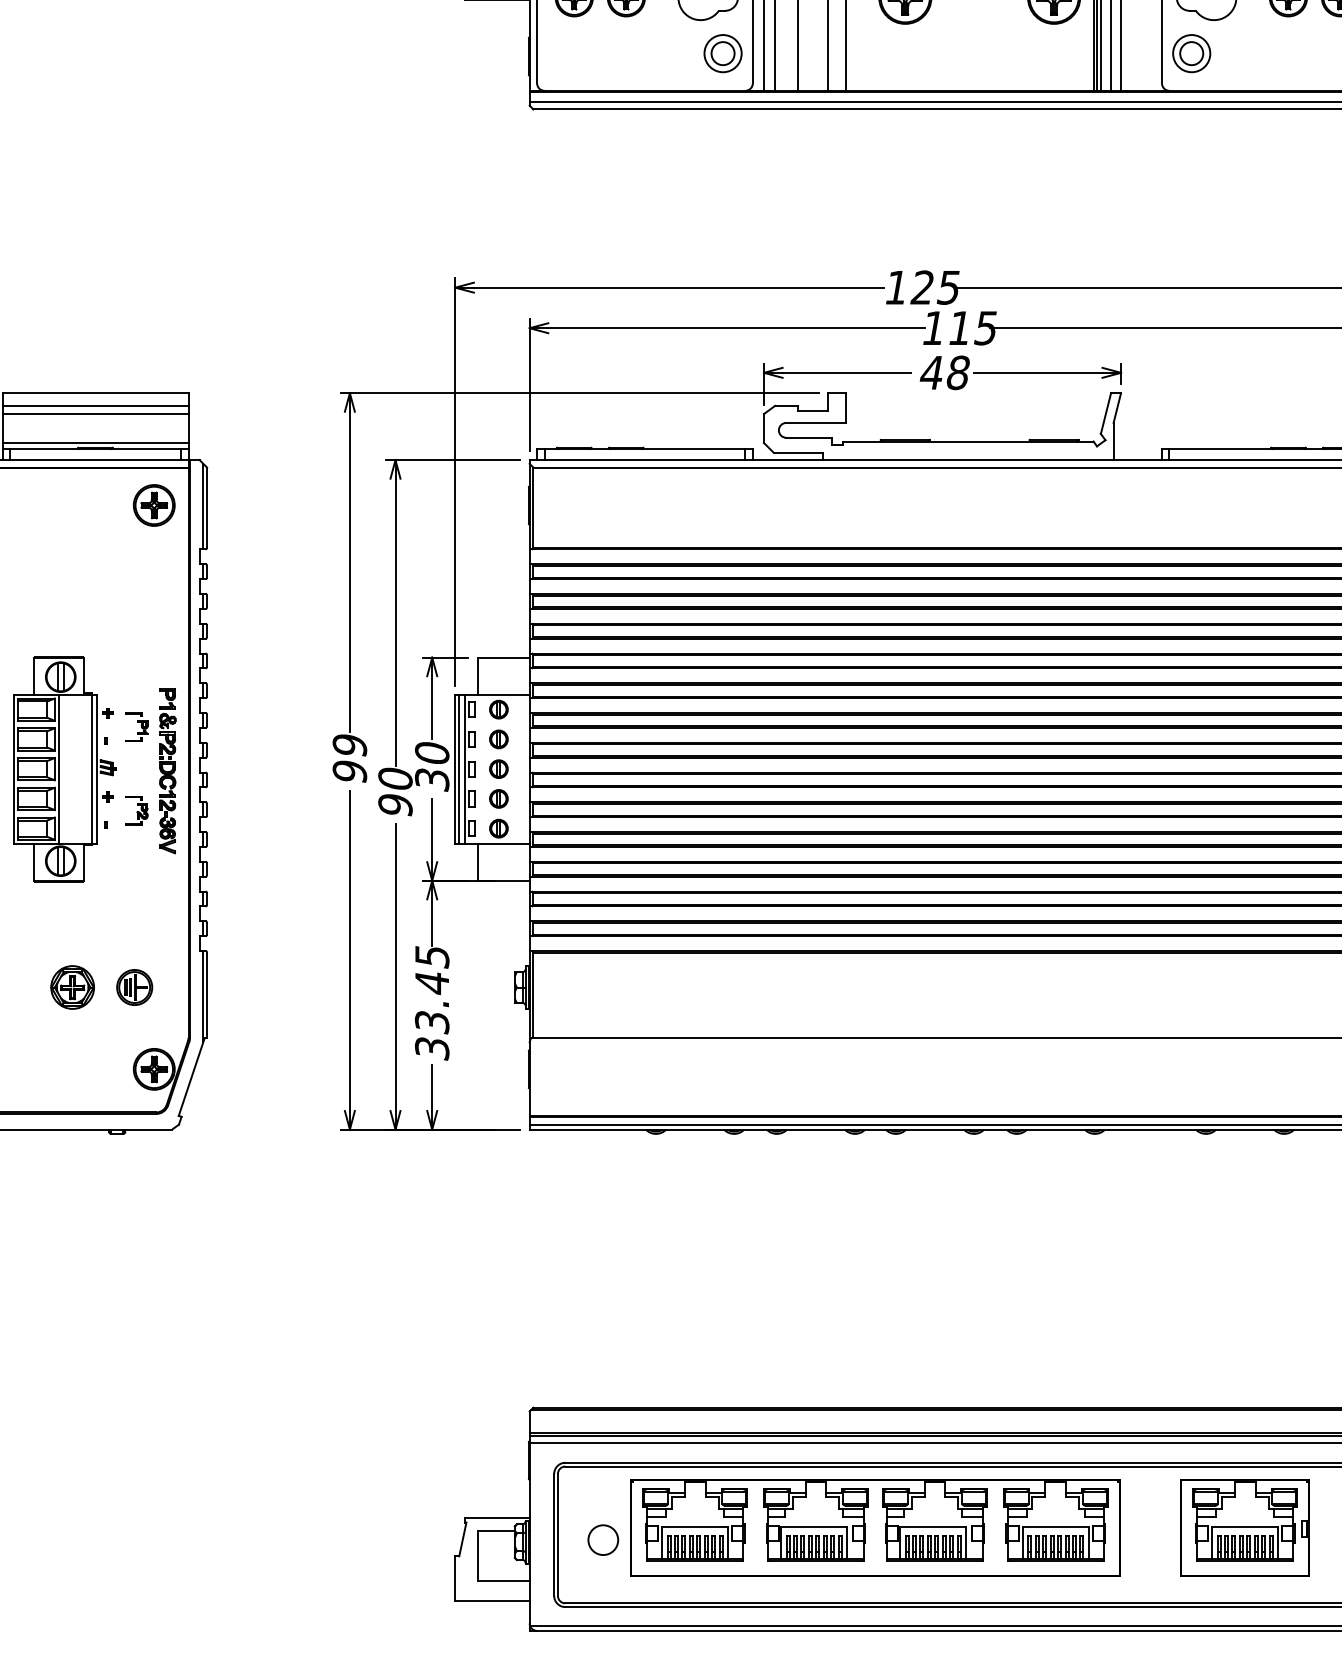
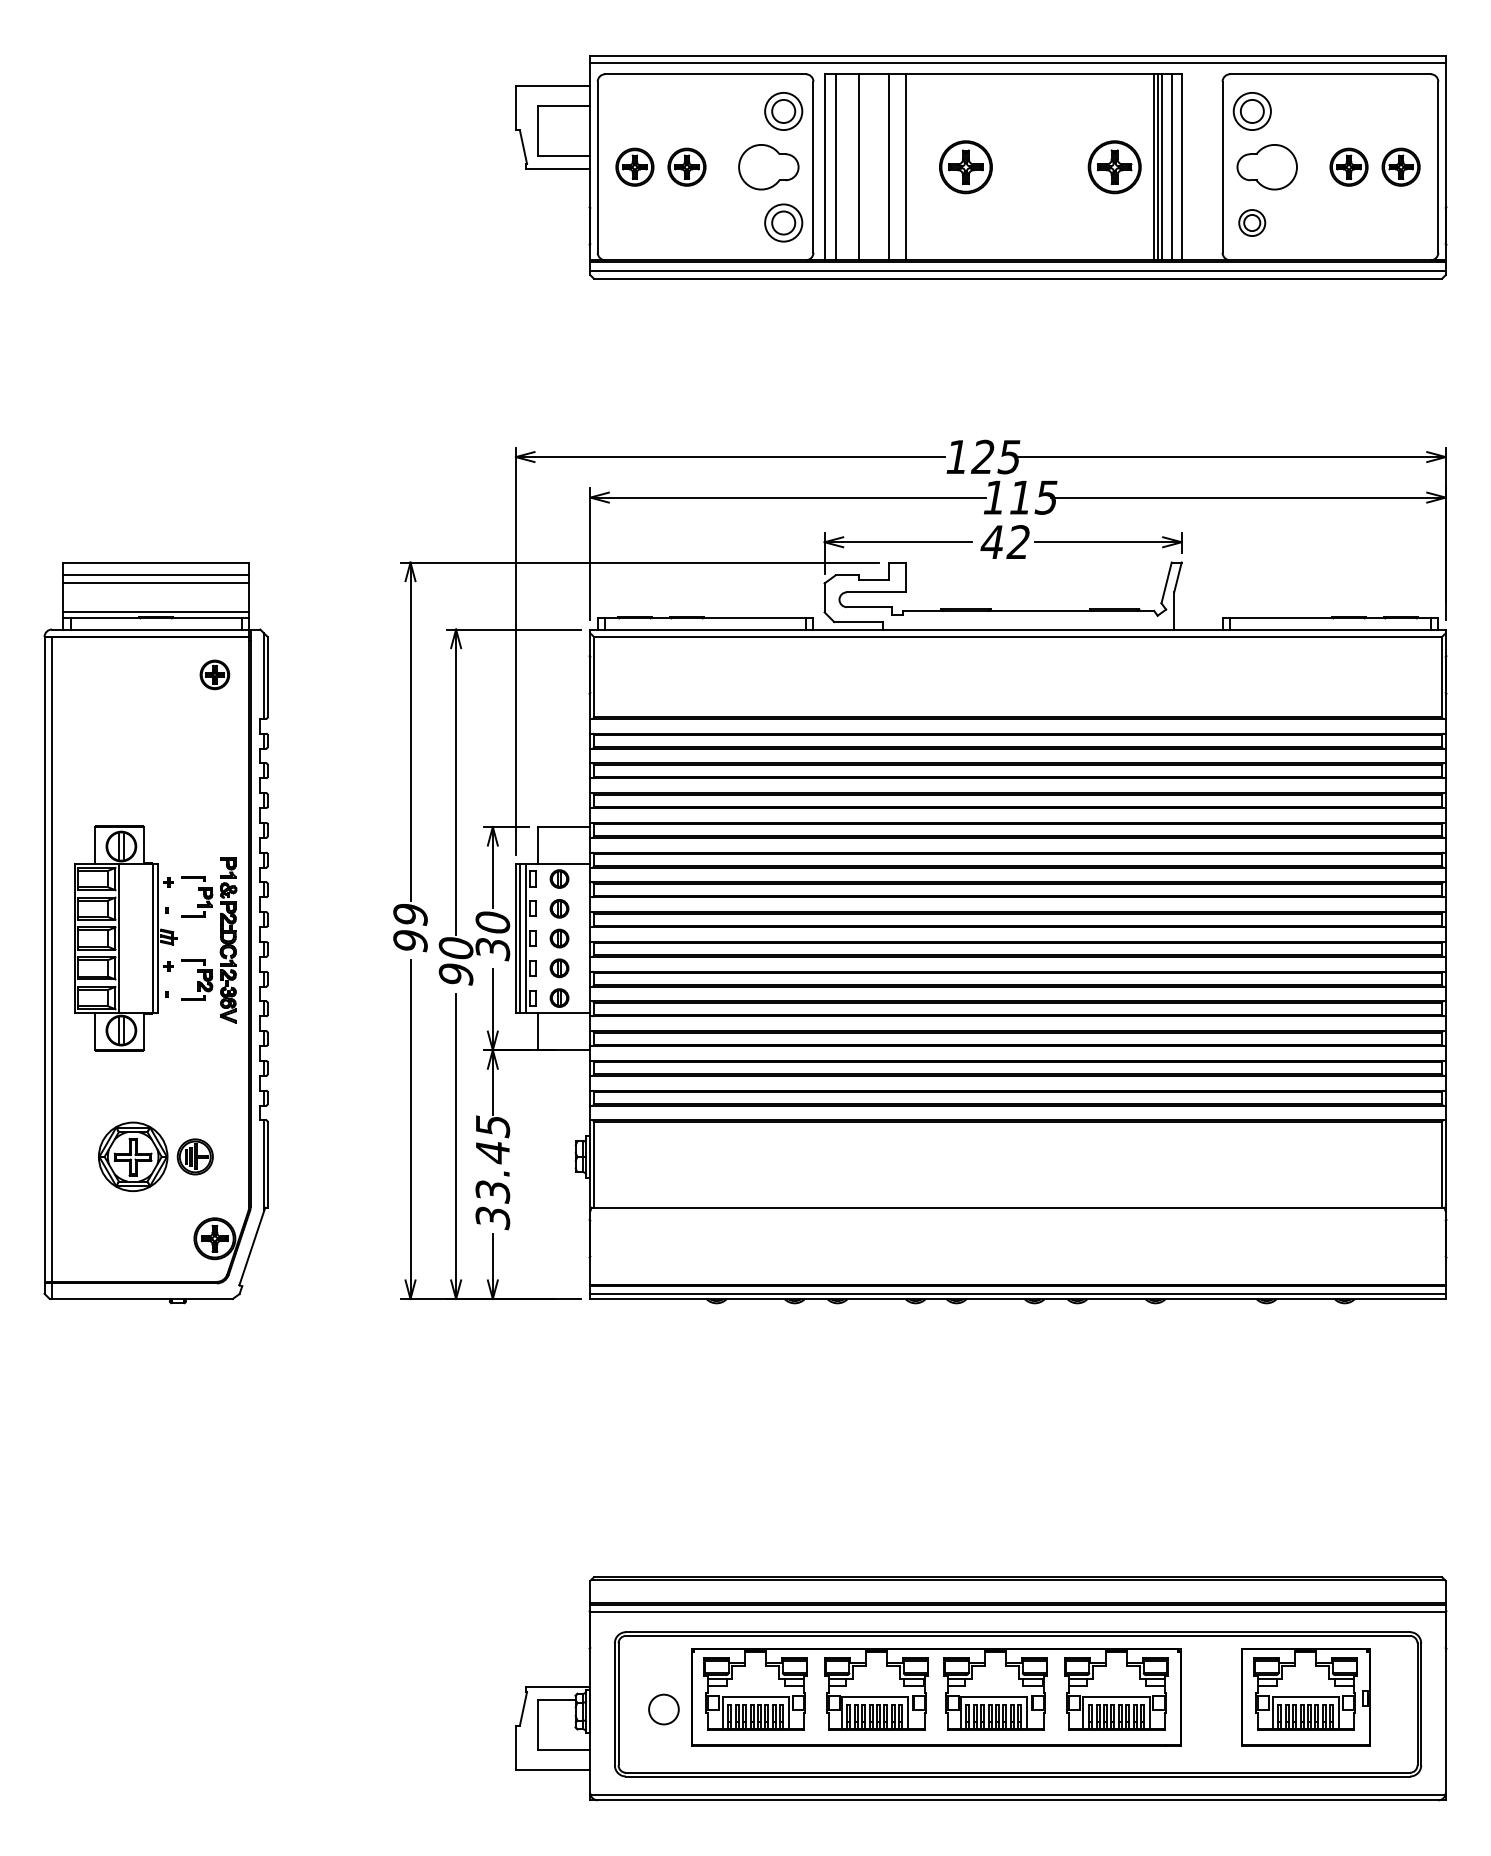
part: (1190, 53) -> (1251, 222), size x0.7
text: (957, 373) -> (1018, 542), 48 -> 42
part: (153, 505) -> (214, 674), size x0.7
part: (136, 727) -> (197, 896), size x1.4
part: (136, 811) -> (197, 980), size x1.4
part: (72, 987) -> (133, 1156), size x1.6

